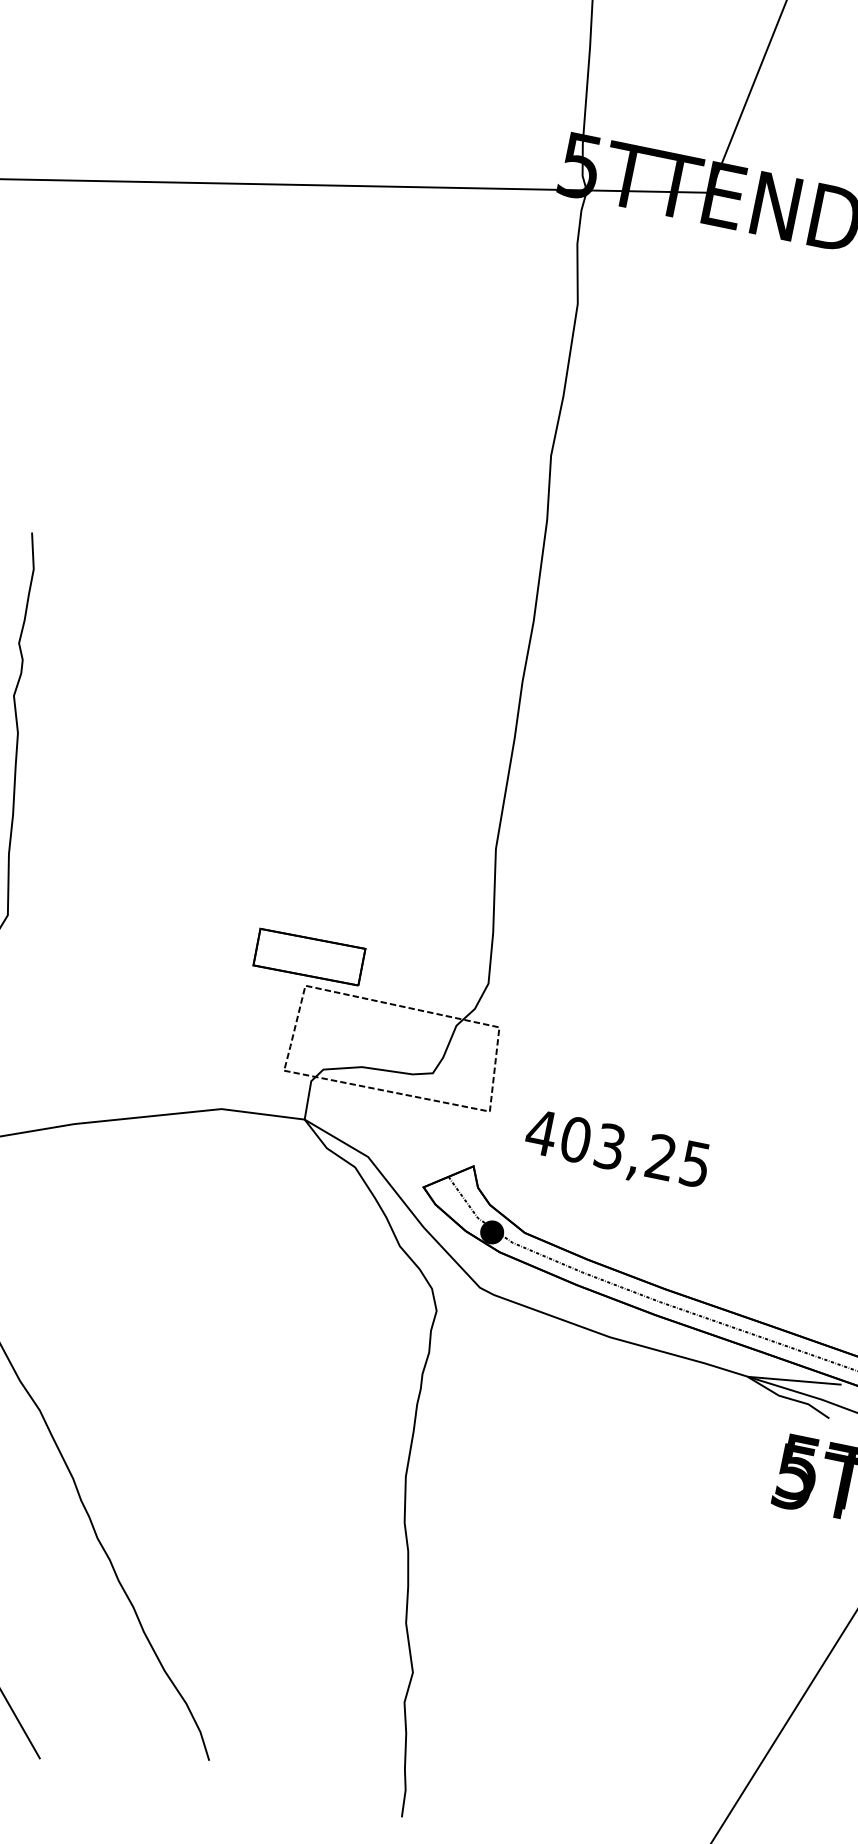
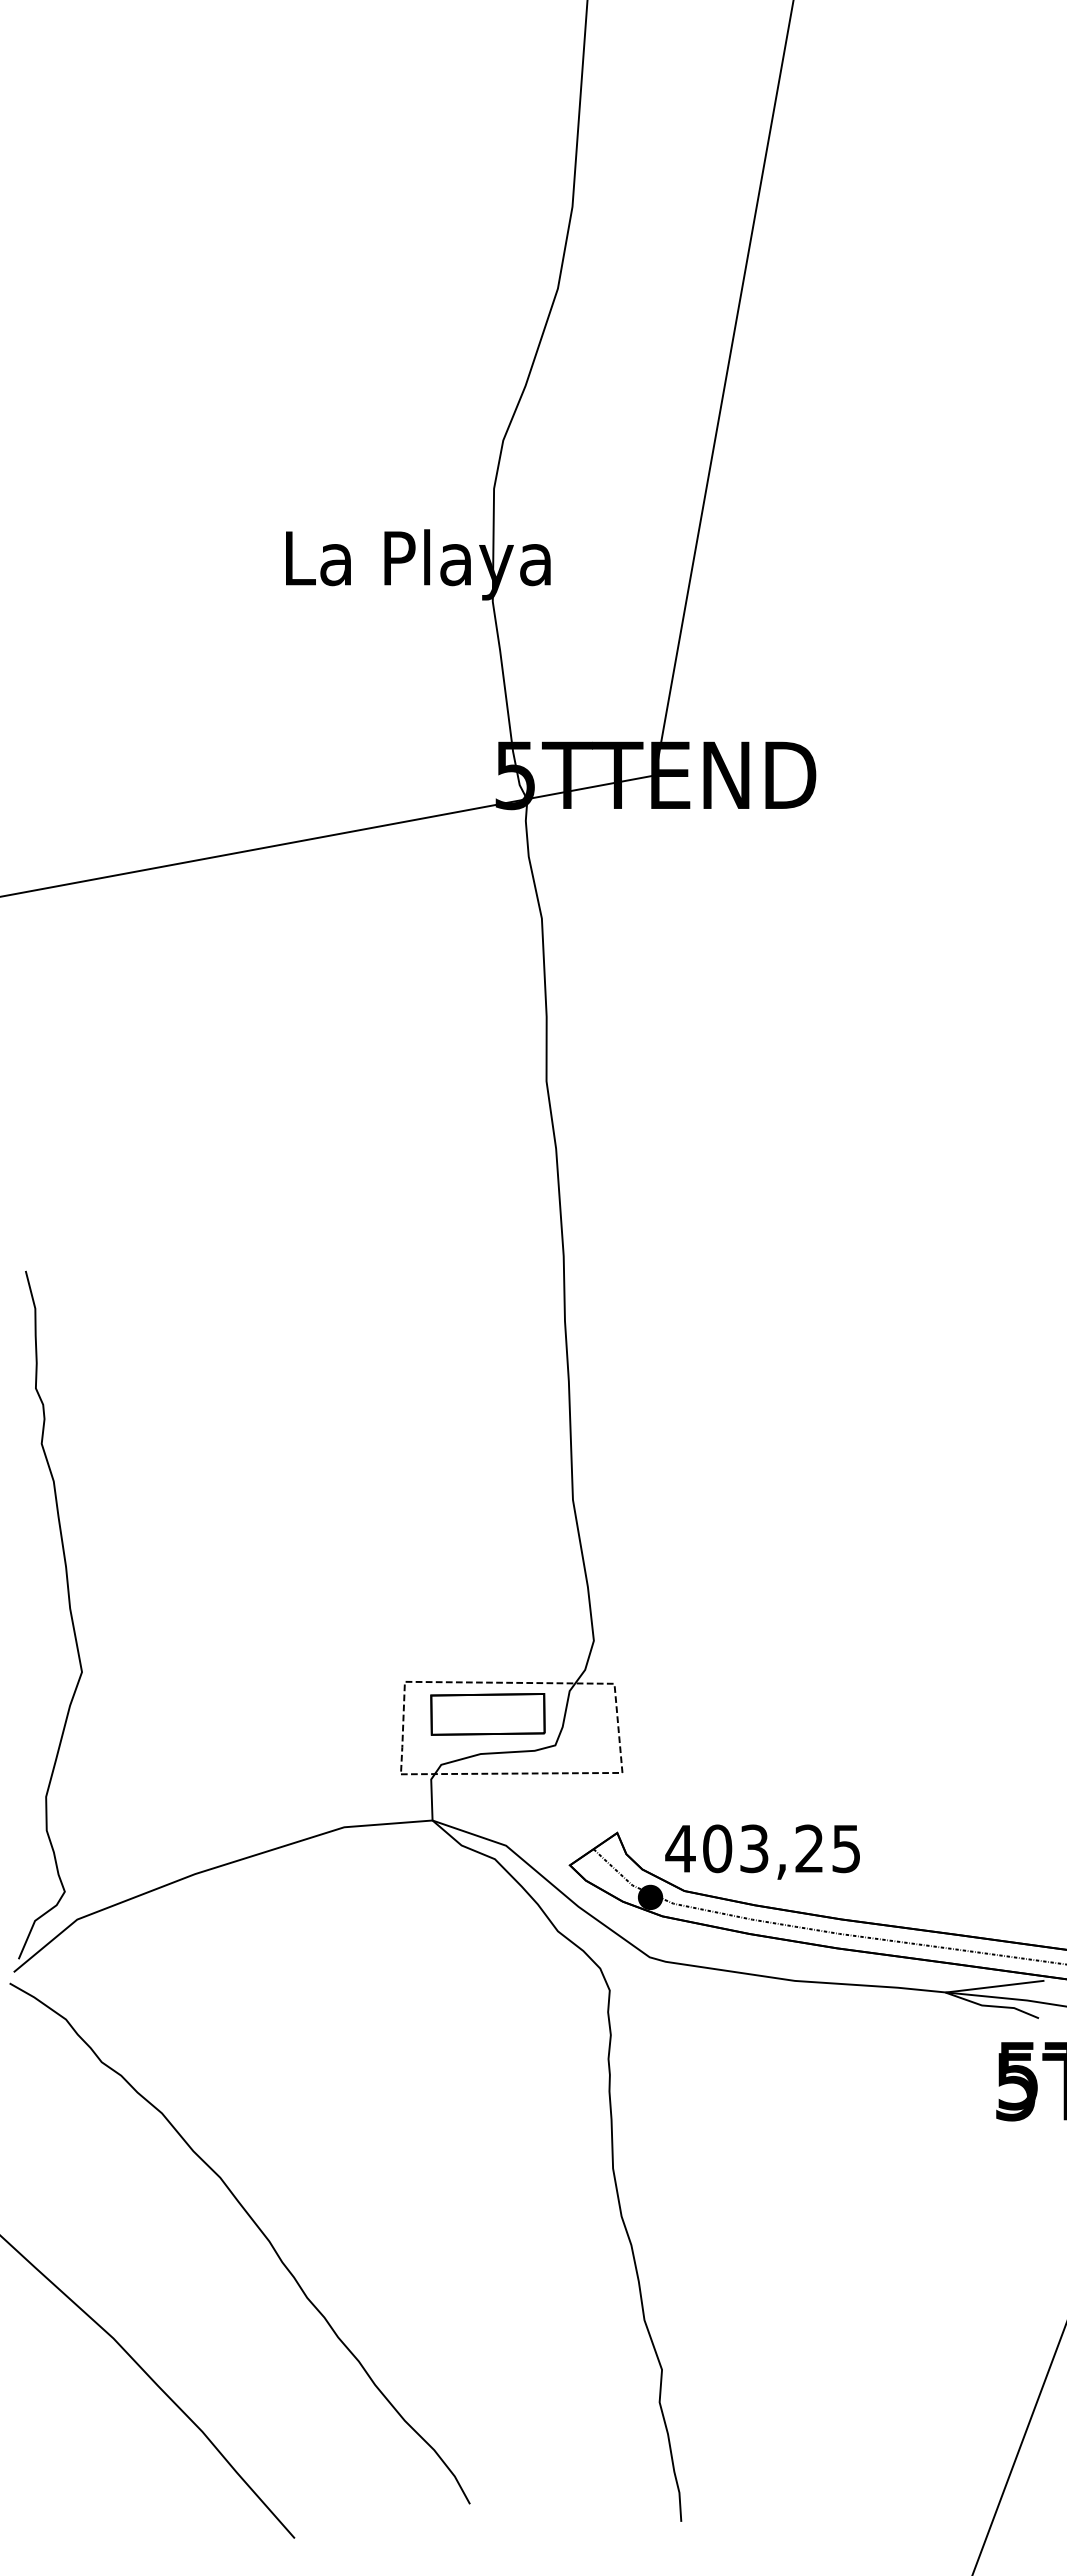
part: (308, 957) -> (487, 1714), moved
text: (617, 1150) -> (762, 1851), moved

